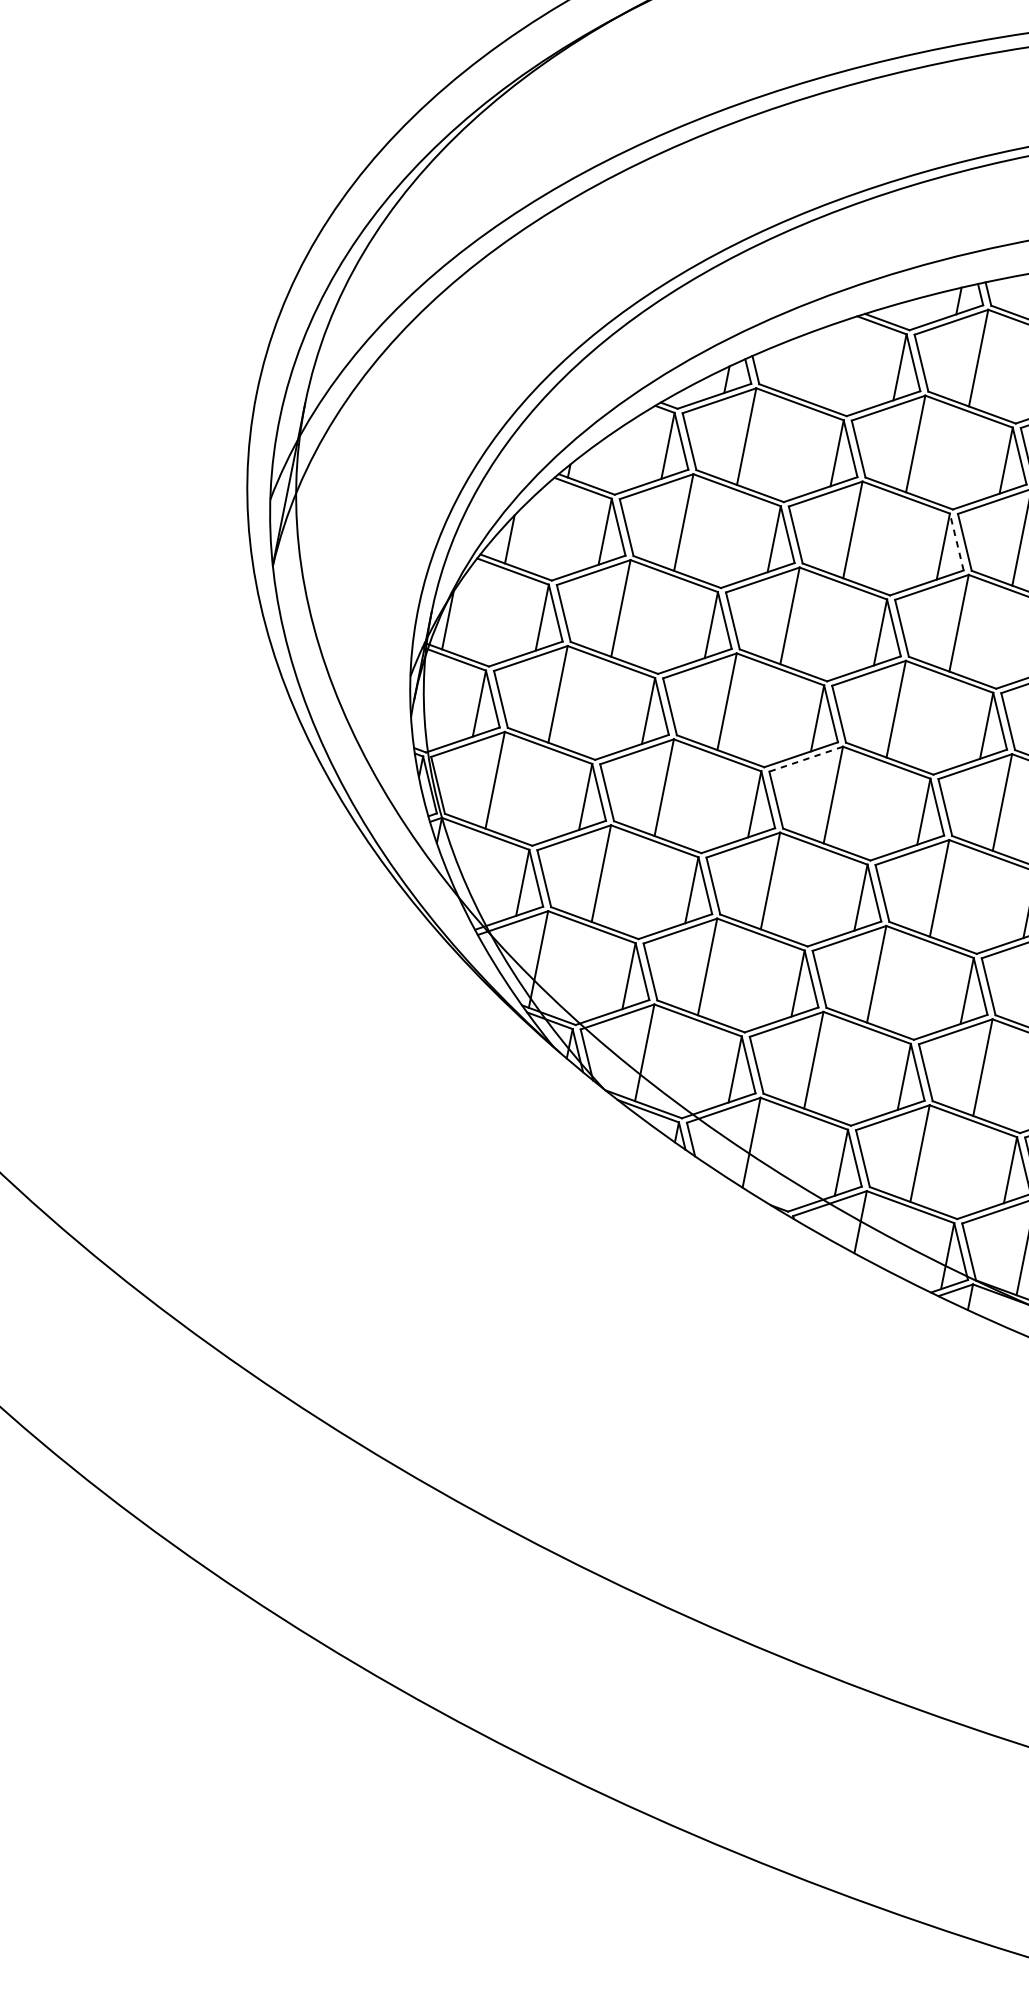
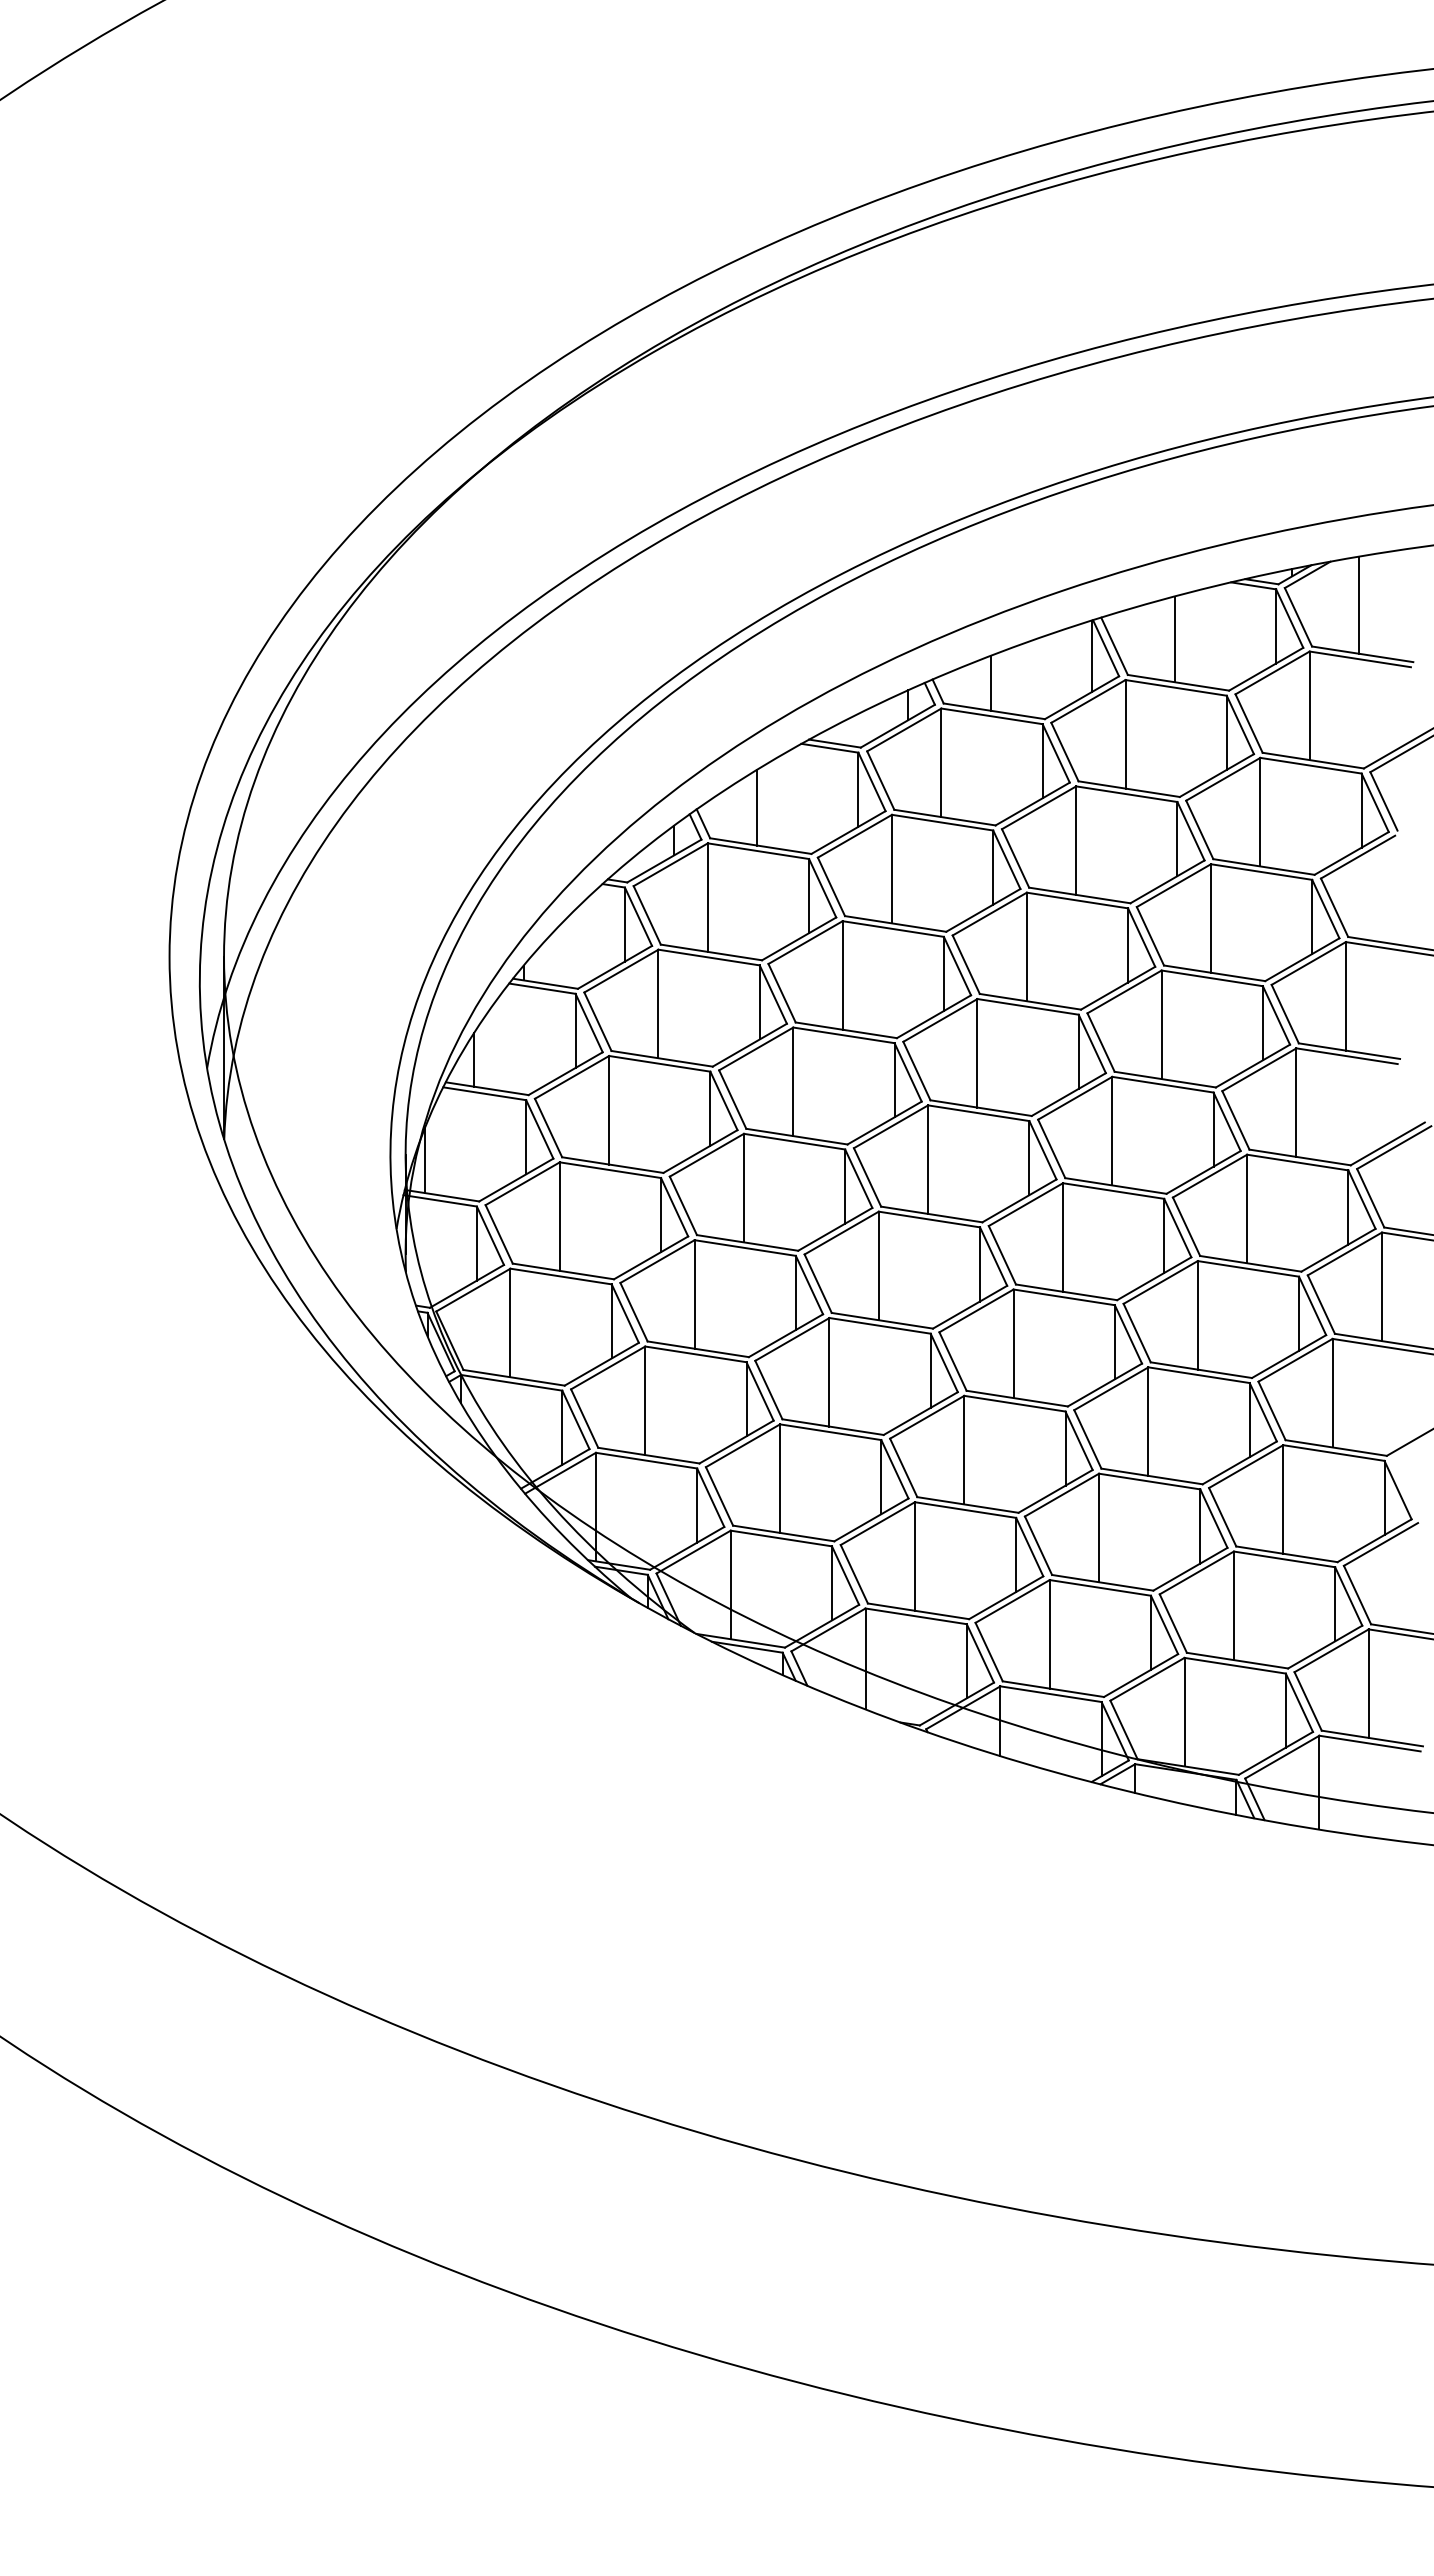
line: (806, 365) -> (757, 807), added
line: (956, 541) -> (957, 965), dashed -> solid
line: (805, 759) -> (841, 1233), dashed -> solid

